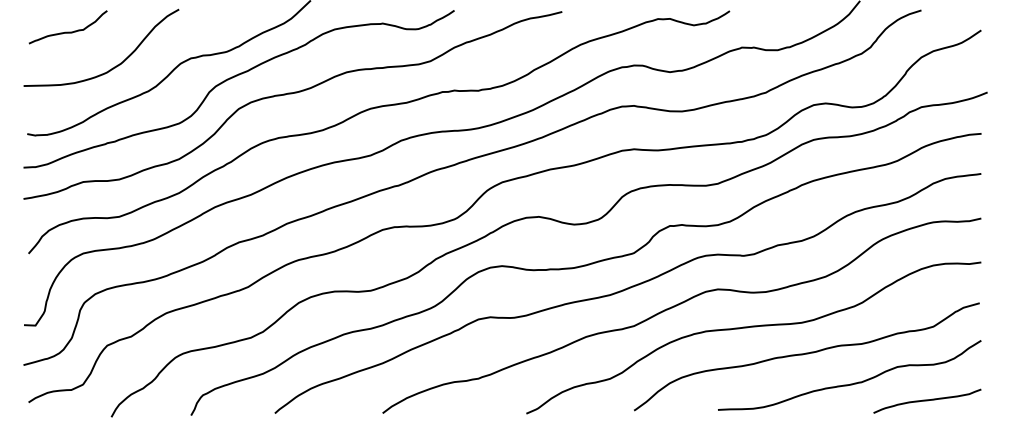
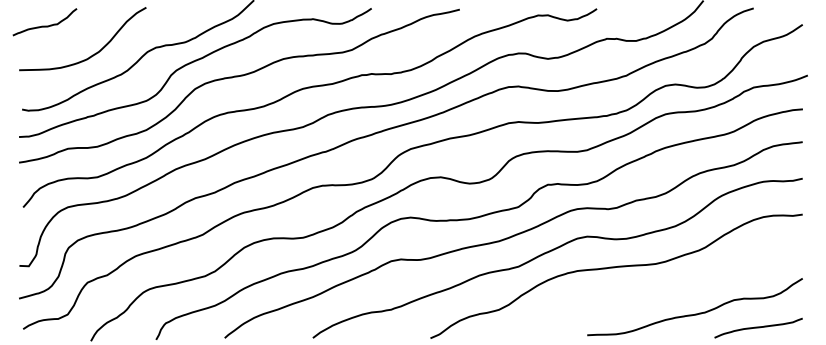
curve: (67, 31) -> (44, 25), moved
curve: (806, 354) -> (659, 289), removed

